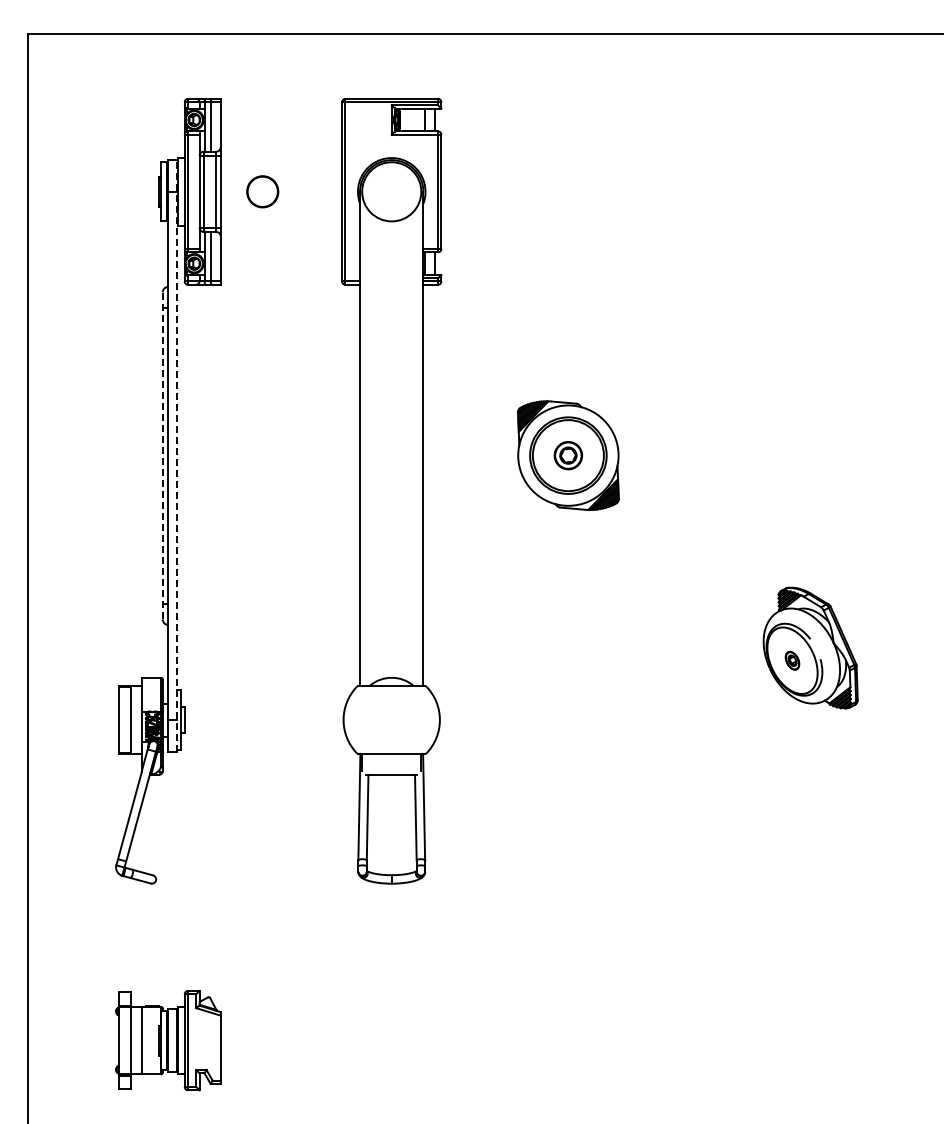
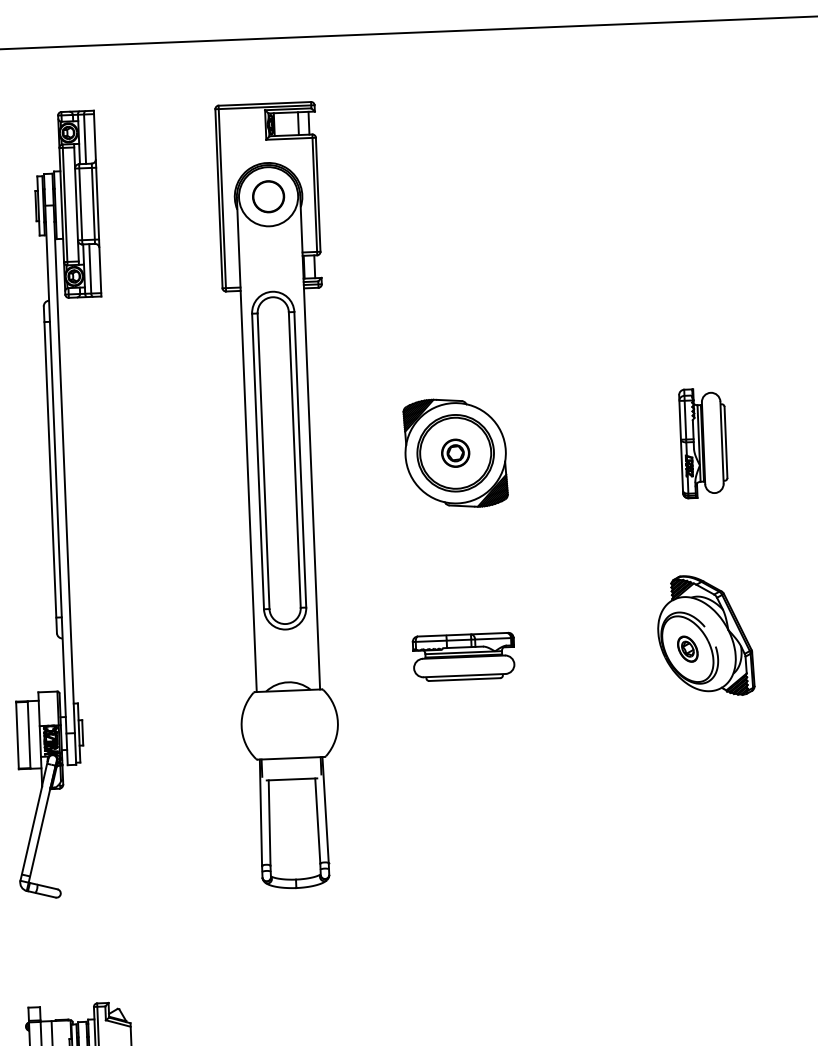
circle: (262, 191) -> (268, 196), moved
line: (162, 455) -> (50, 469), dashed -> solid
line: (176, 455) -> (64, 468), dashed -> solid
part: (391, 455) -> (278, 460), added
part: (816, 455) -> (703, 443), added
part: (568, 659) -> (463, 656), added
part: (792, 660) -> (687, 648), size x1.43

